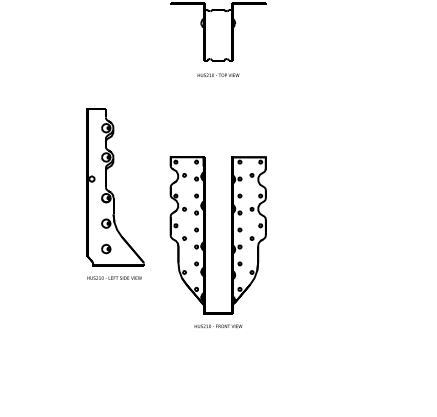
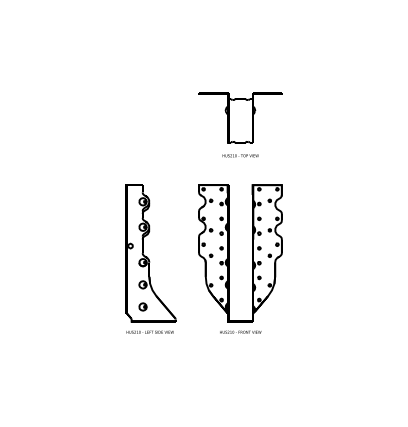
part: (205, 241) -> (229, 258), moved

